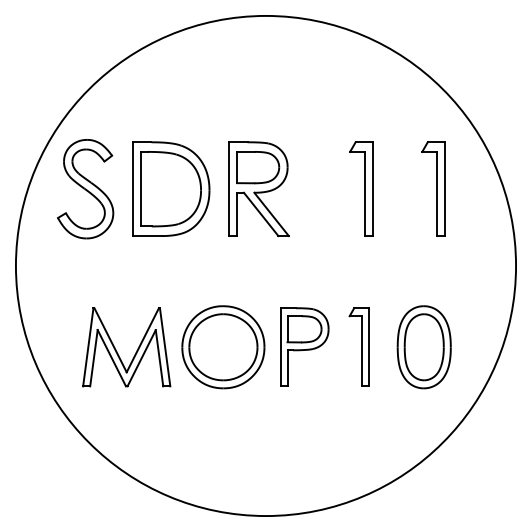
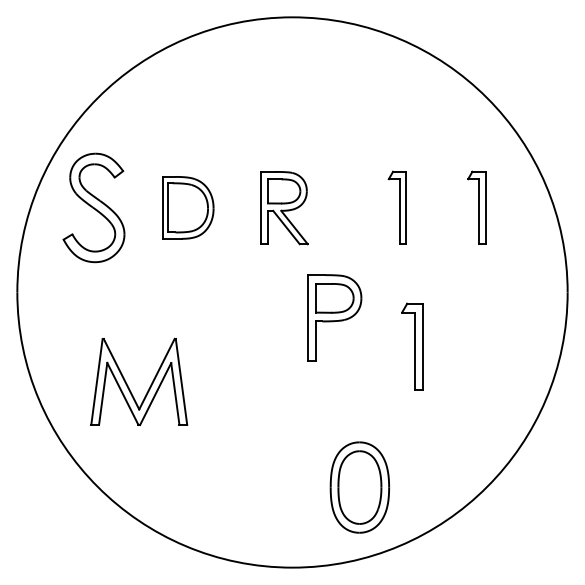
part: (171, 188) -> (188, 207), size x0.6
part: (361, 188) -> (397, 207), size x0.7
part: (433, 188) -> (476, 207), size x0.7
part: (258, 189) -> (284, 208), size x0.7
part: (304, 346) -> (334, 317), moved
part: (358, 346) -> (411, 345), moved
part: (223, 347) -> (245, 382), removed
part: (423, 347) -> (359, 487), moved

